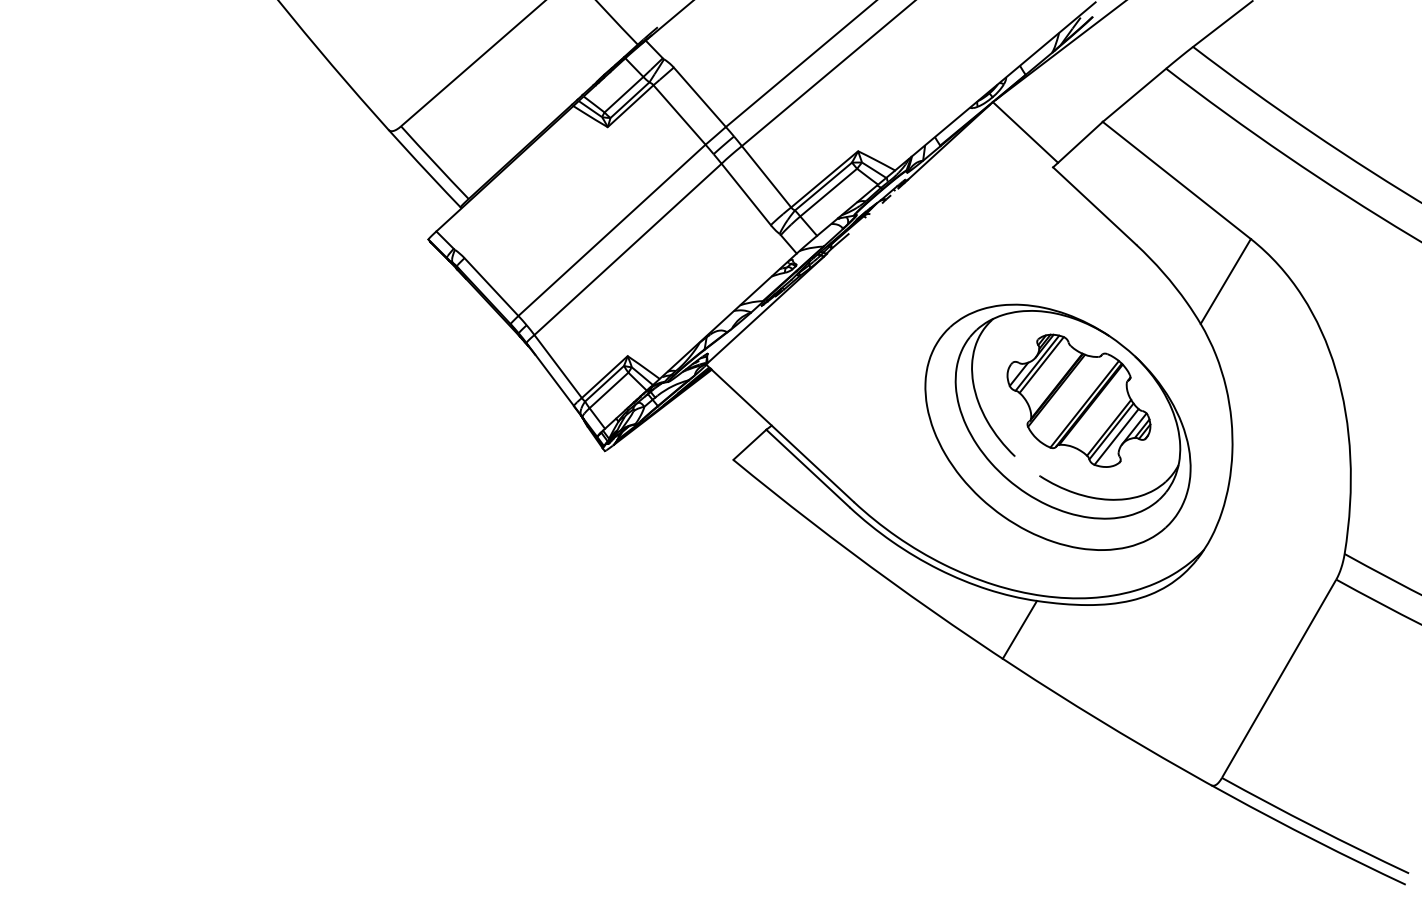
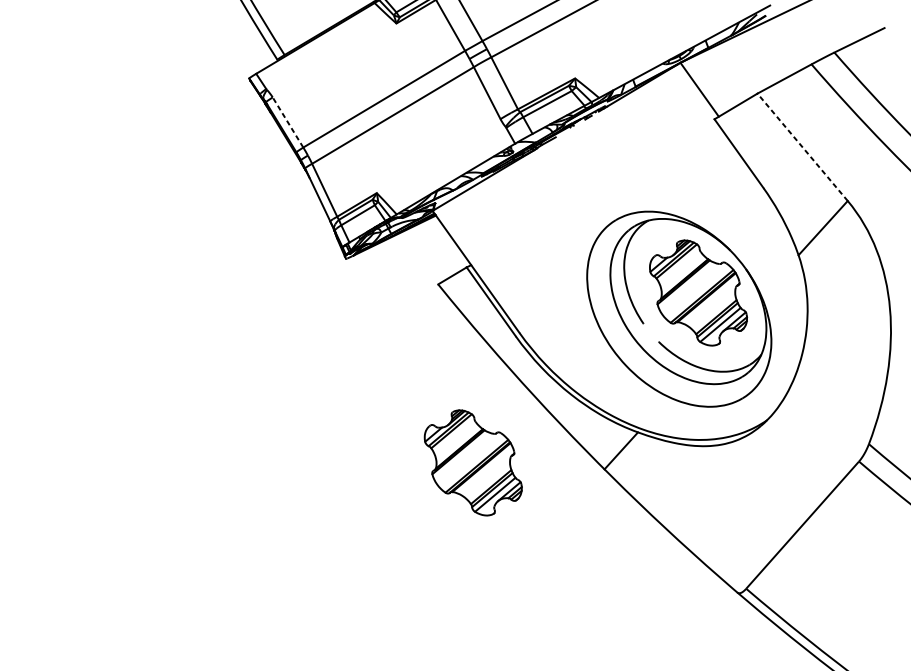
line: (1176, 180) -> (802, 147), solid -> dashed
line: (491, 287) -> (287, 122), solid -> dashed
part: (827, 685) -> (473, 462), added

